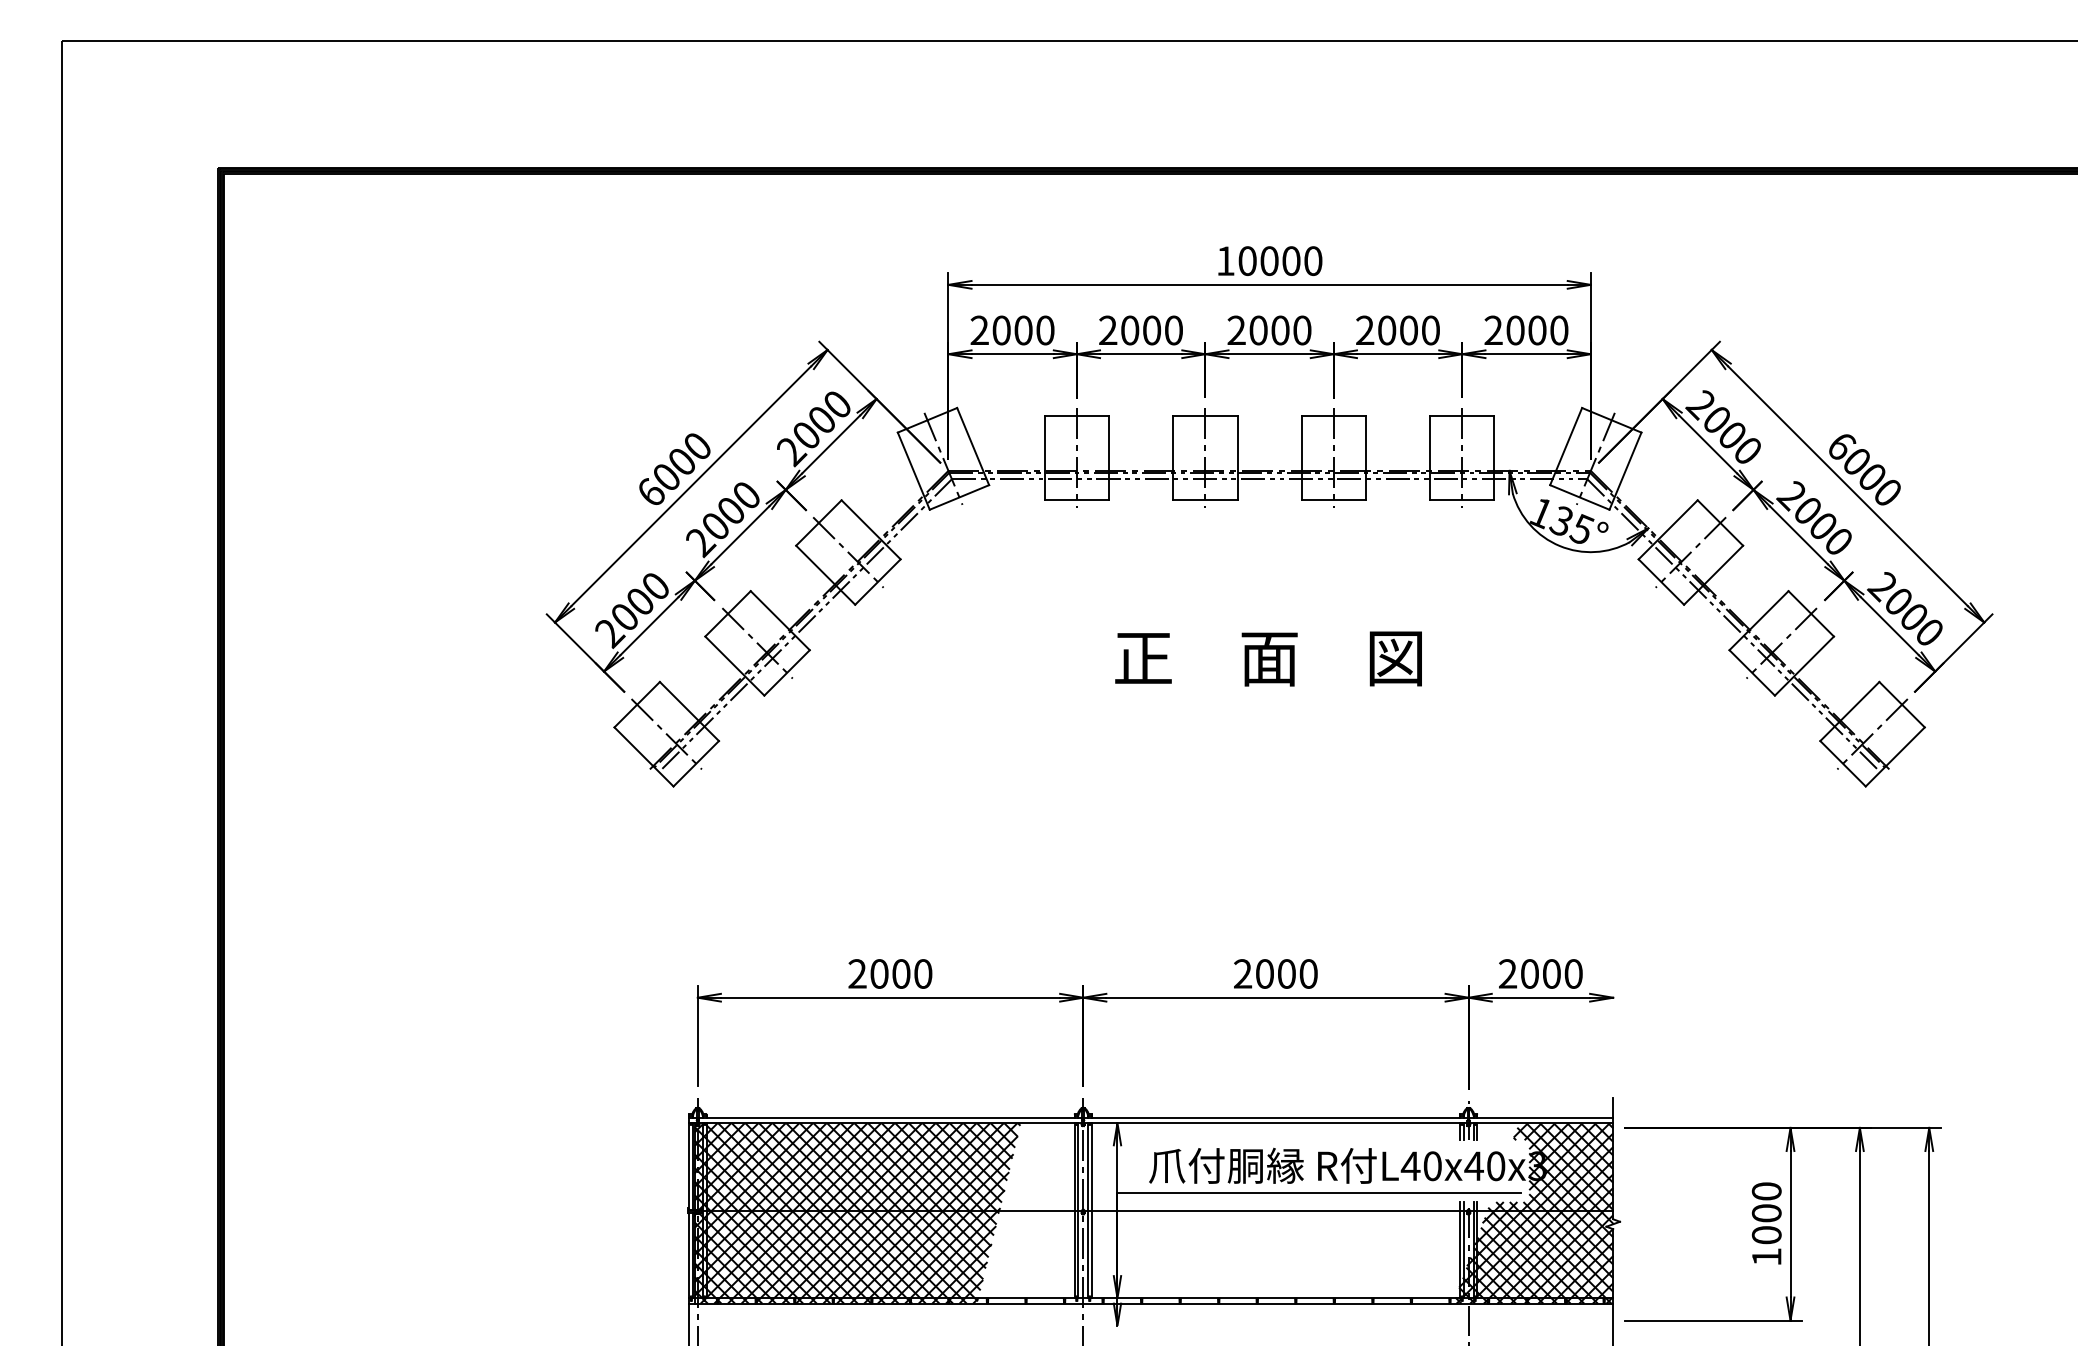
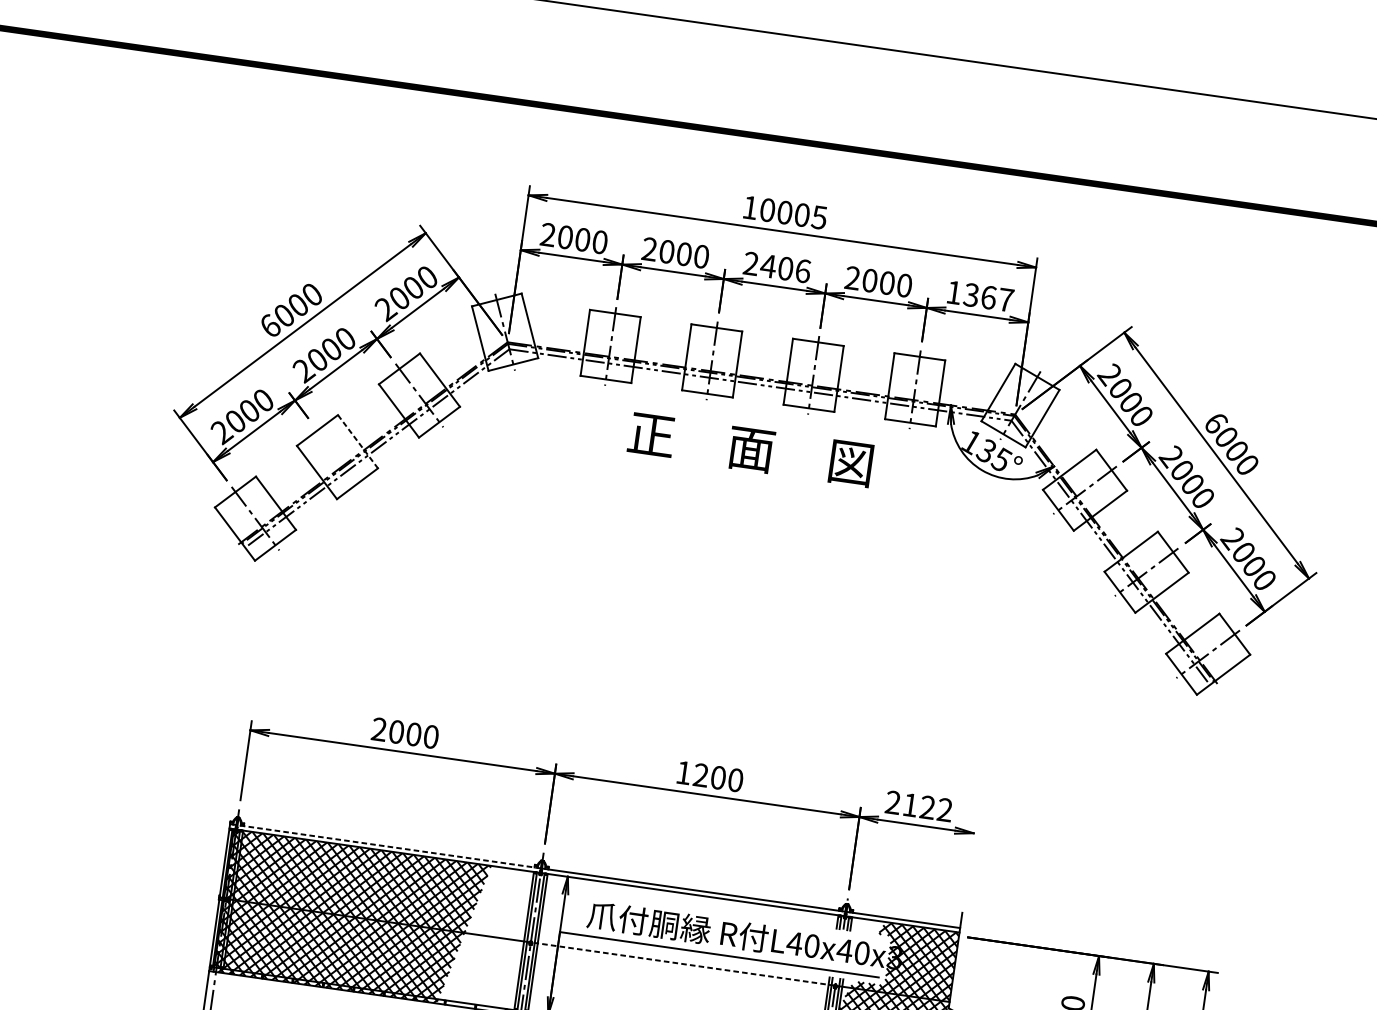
text: (1312, 260) -> (818, 217), 10000 -> 10005
text: (1279, 330) -> (785, 268), 2000 -> 2406
text: (1526, 330) -> (980, 296), 2000 -> 1367
line: (780, 620) -> (358, 441), solid -> dashed
line: (757, 643) -> (337, 457), removed
text: (1268, 658) -> (750, 449), moved
text: (1253, 973) -> (692, 773), 2000 -> 1200
text: (1551, 973) -> (927, 807), 2000 -> 2122
line: (890, 1117) -> (389, 846), solid -> dashed
line: (1275, 1211) -> (682, 964), solid -> dashed

